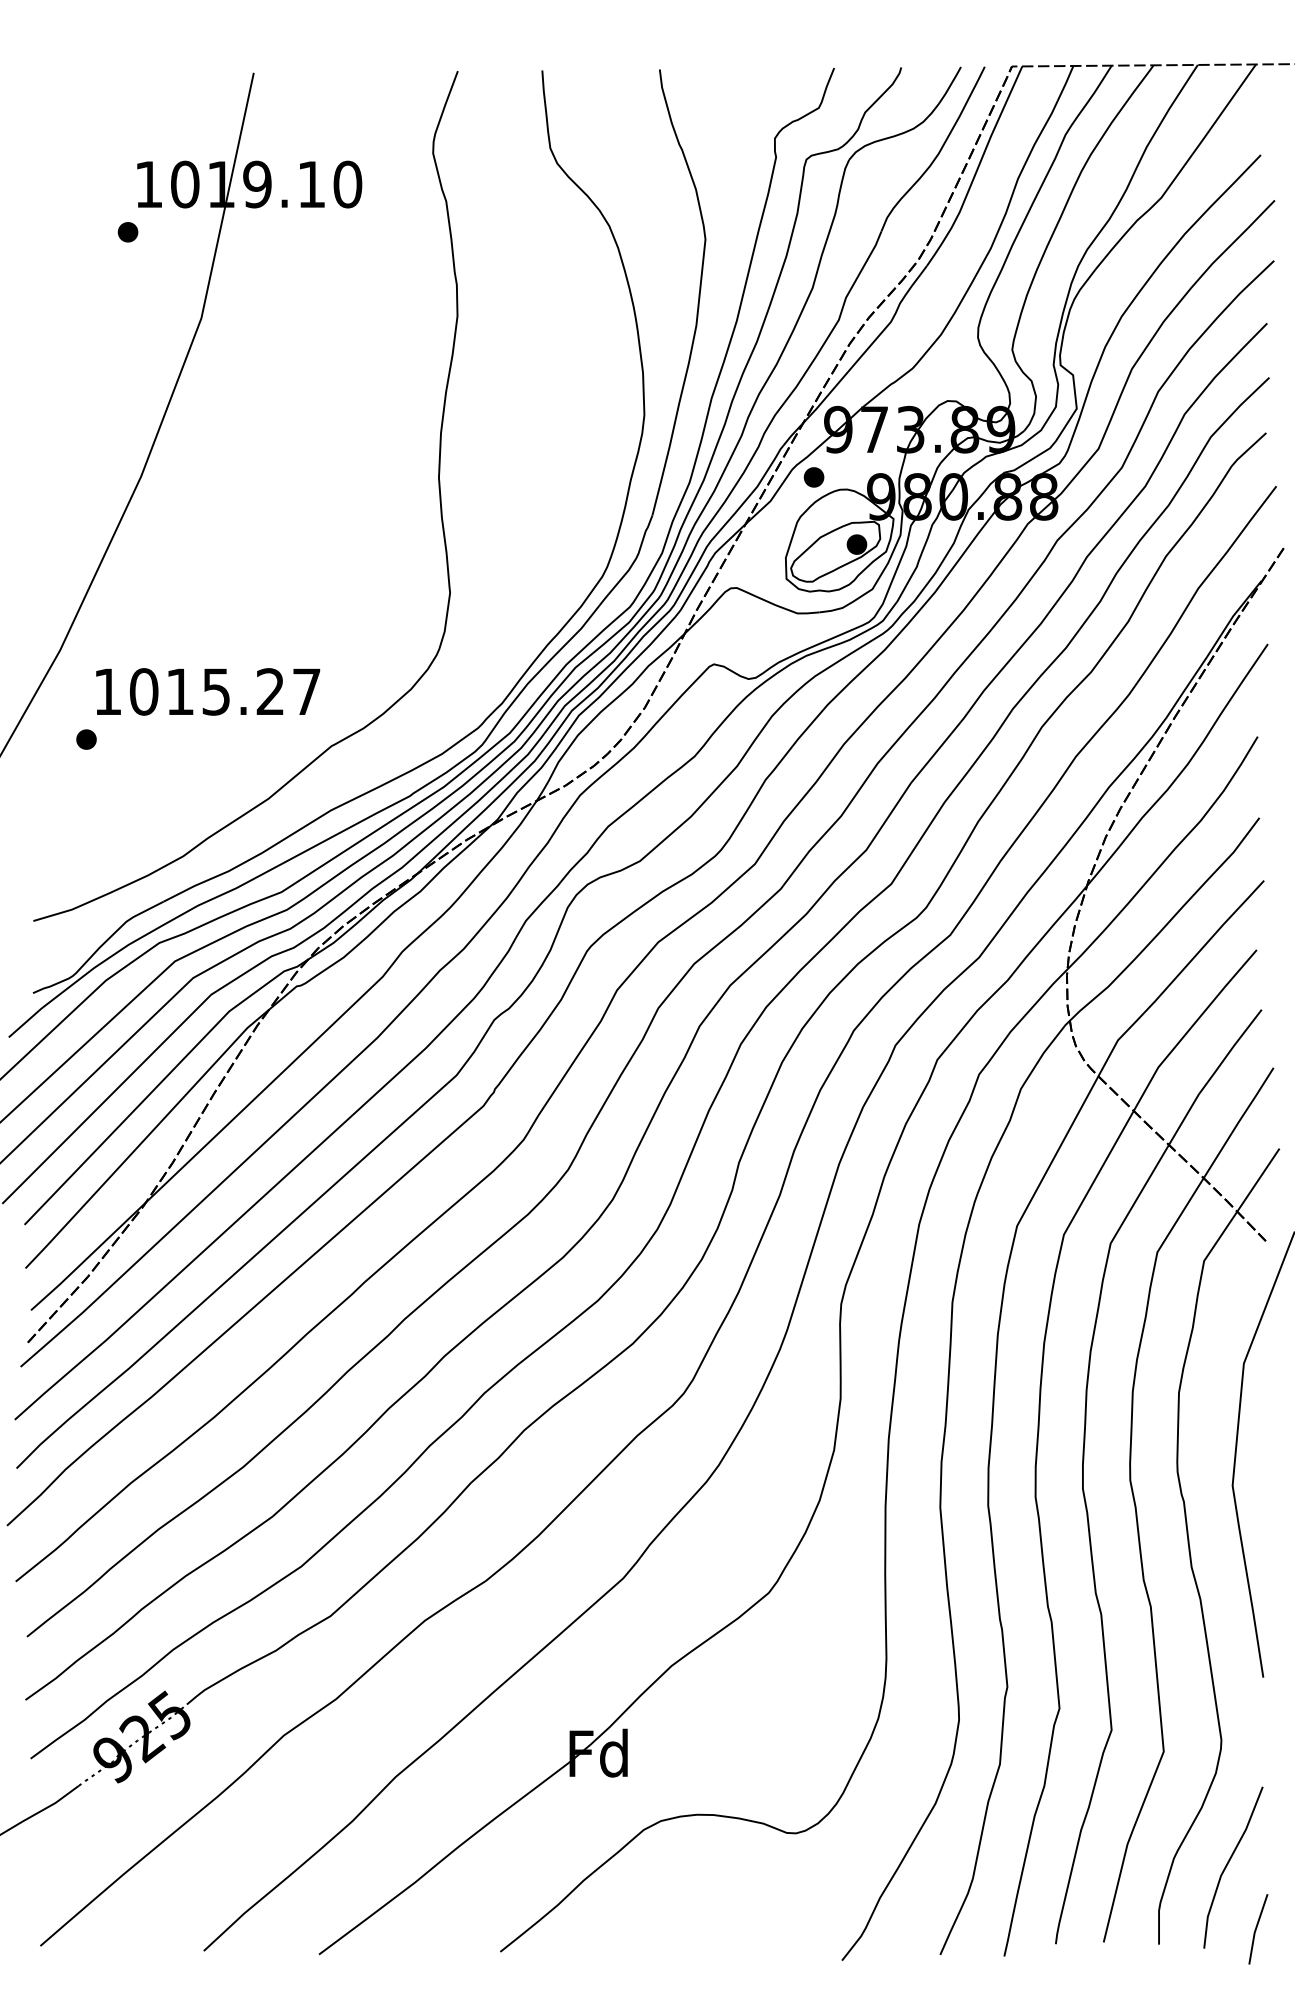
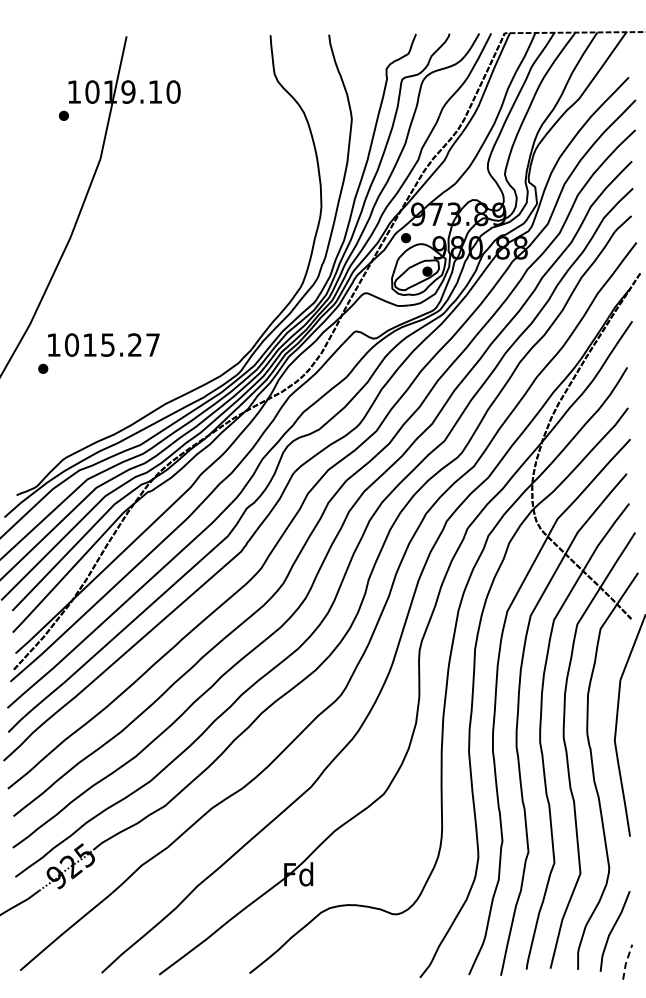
curve: (437, 496) -> (218, 247), removed
line: (1256, 1929) -> (626, 962), solid -> dashed

